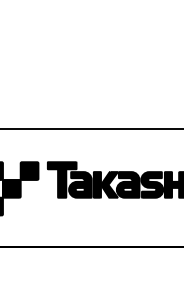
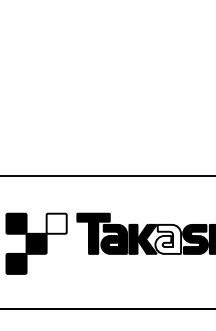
fill: (29, 170) -> (56, 223), removed
fill: (128, 184) -> (168, 238), removed

